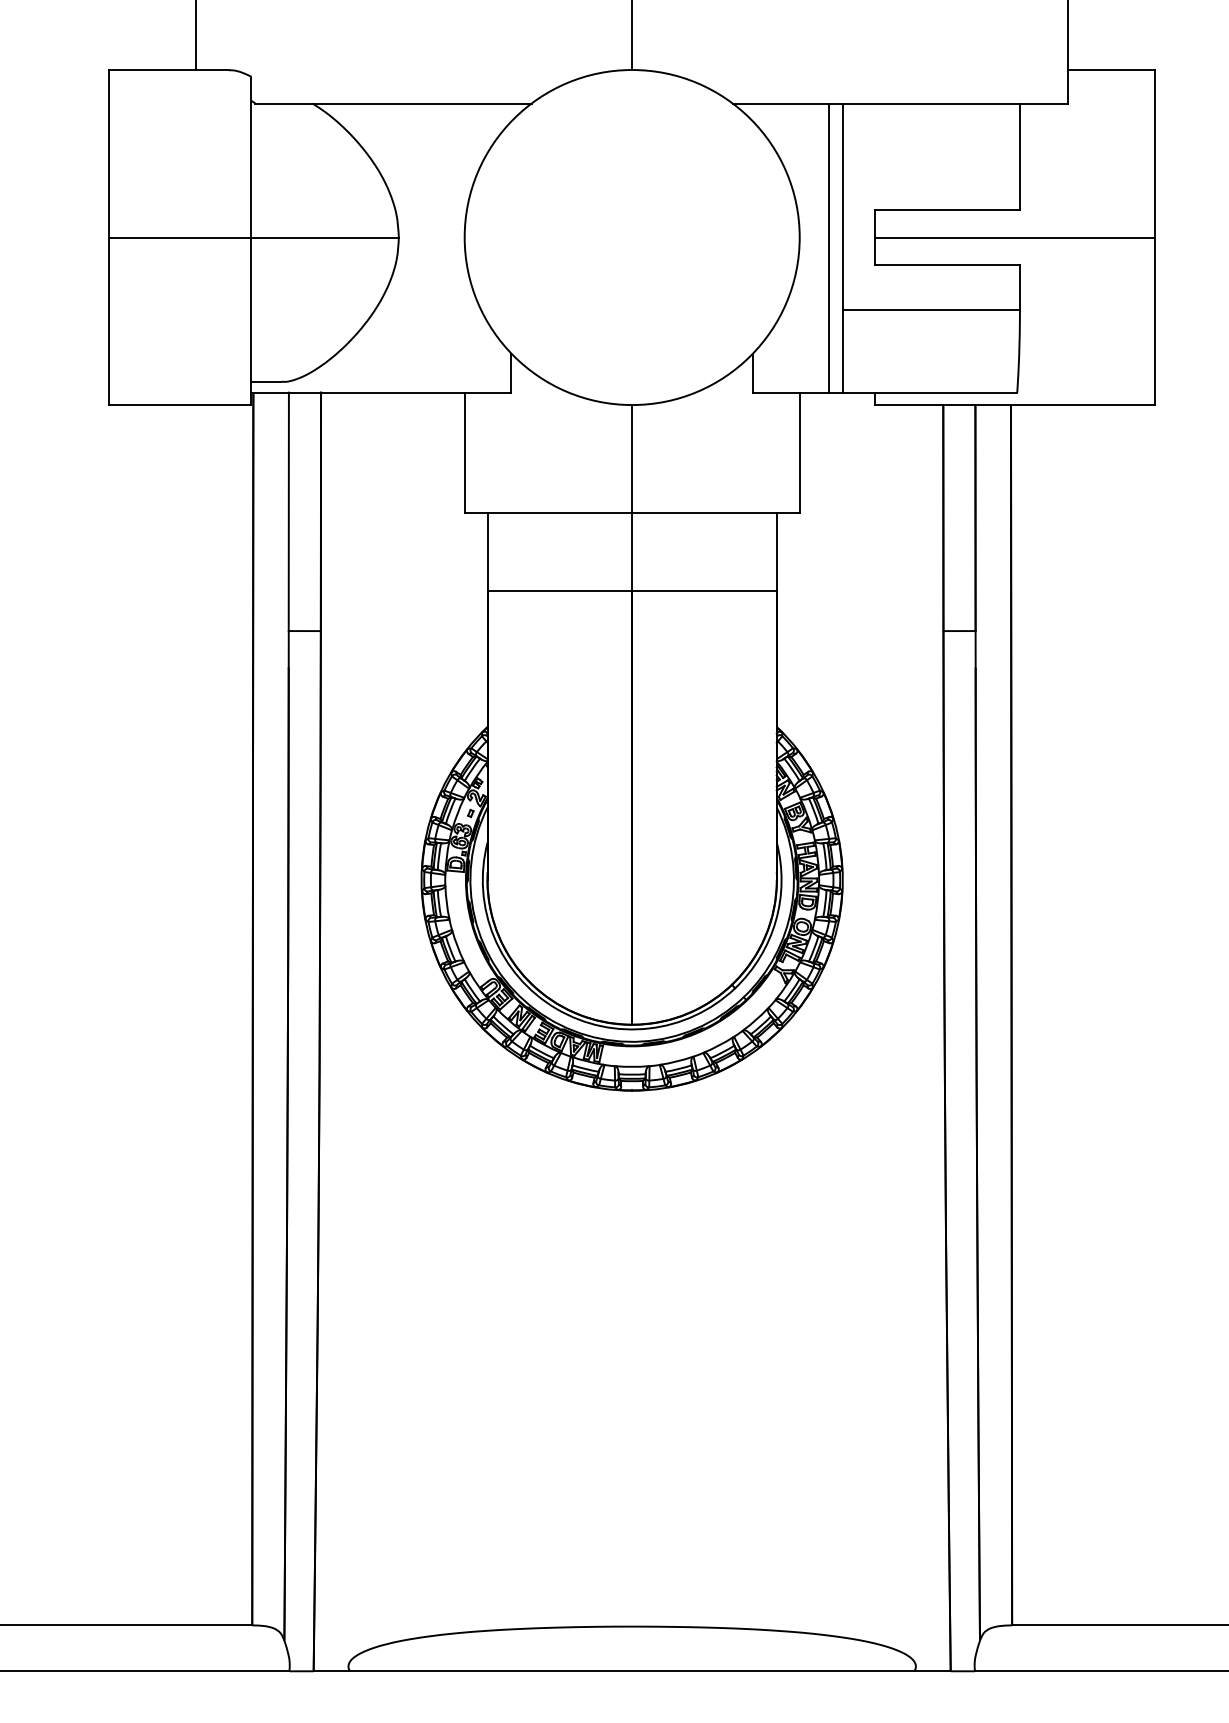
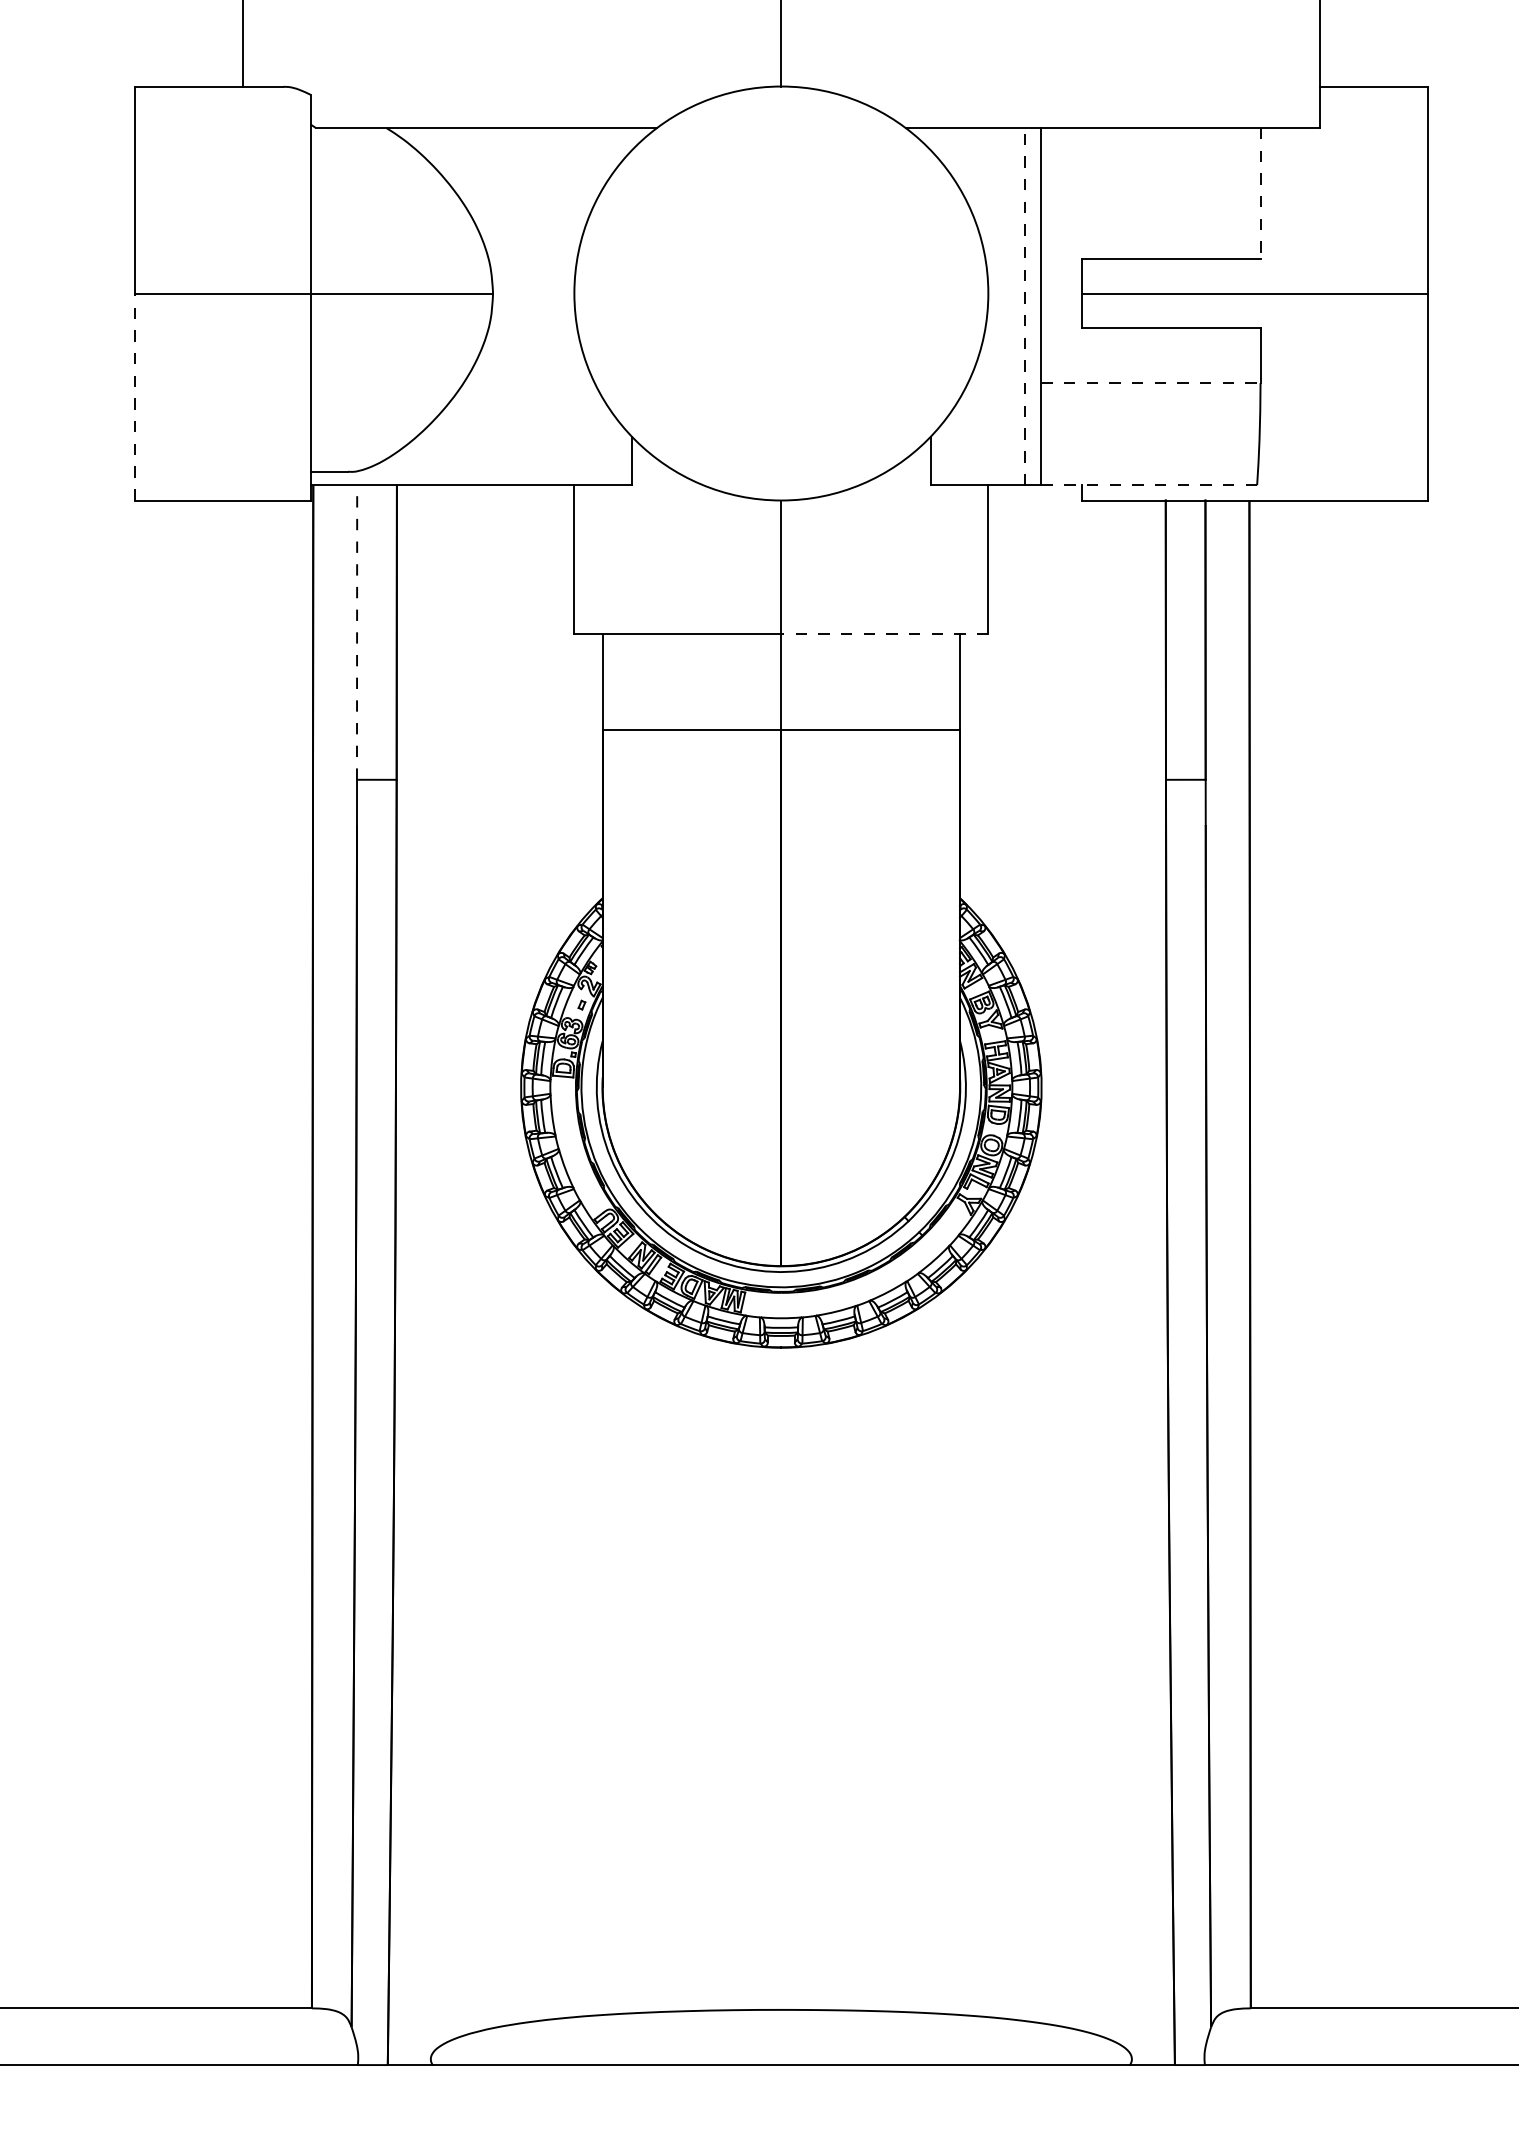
line: (1020, 157) -> (1261, 194), solid -> dashed
line: (829, 248) -> (1025, 307), solid -> dashed
line: (931, 310) -> (1151, 383), solid -> dashed
line: (109, 321) -> (135, 397), solid -> dashed
line: (929, 392) -> (1148, 485), solid -> dashed
line: (288, 511) -> (356, 632), solid -> dashed
line: (715, 512) -> (884, 633), solid -> dashed

